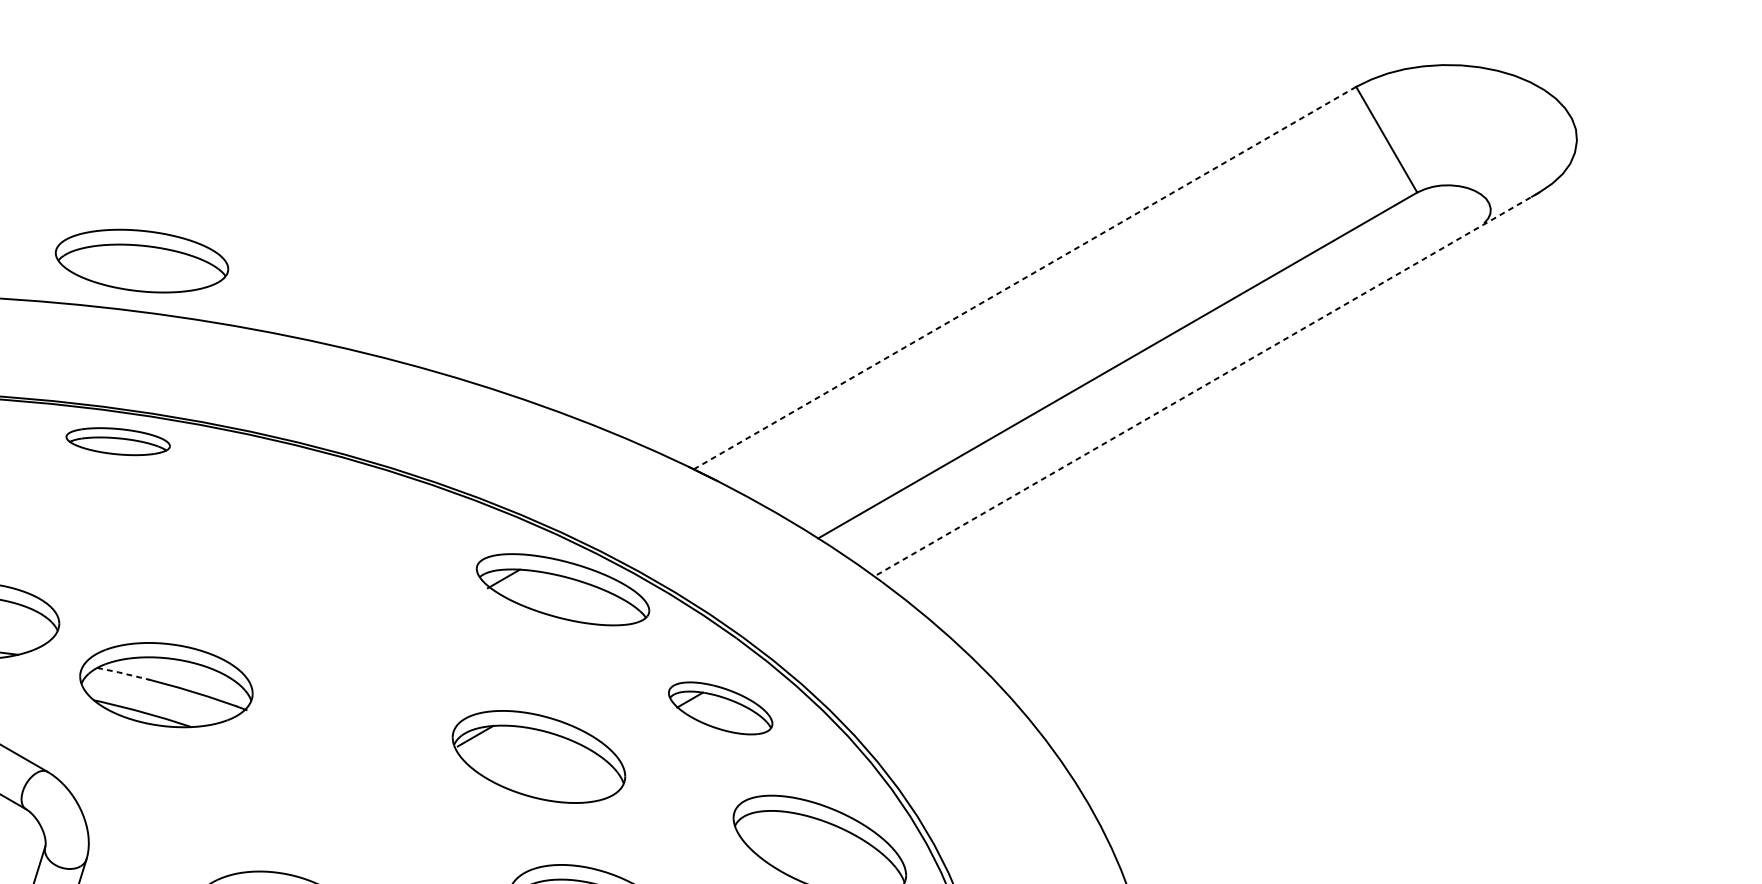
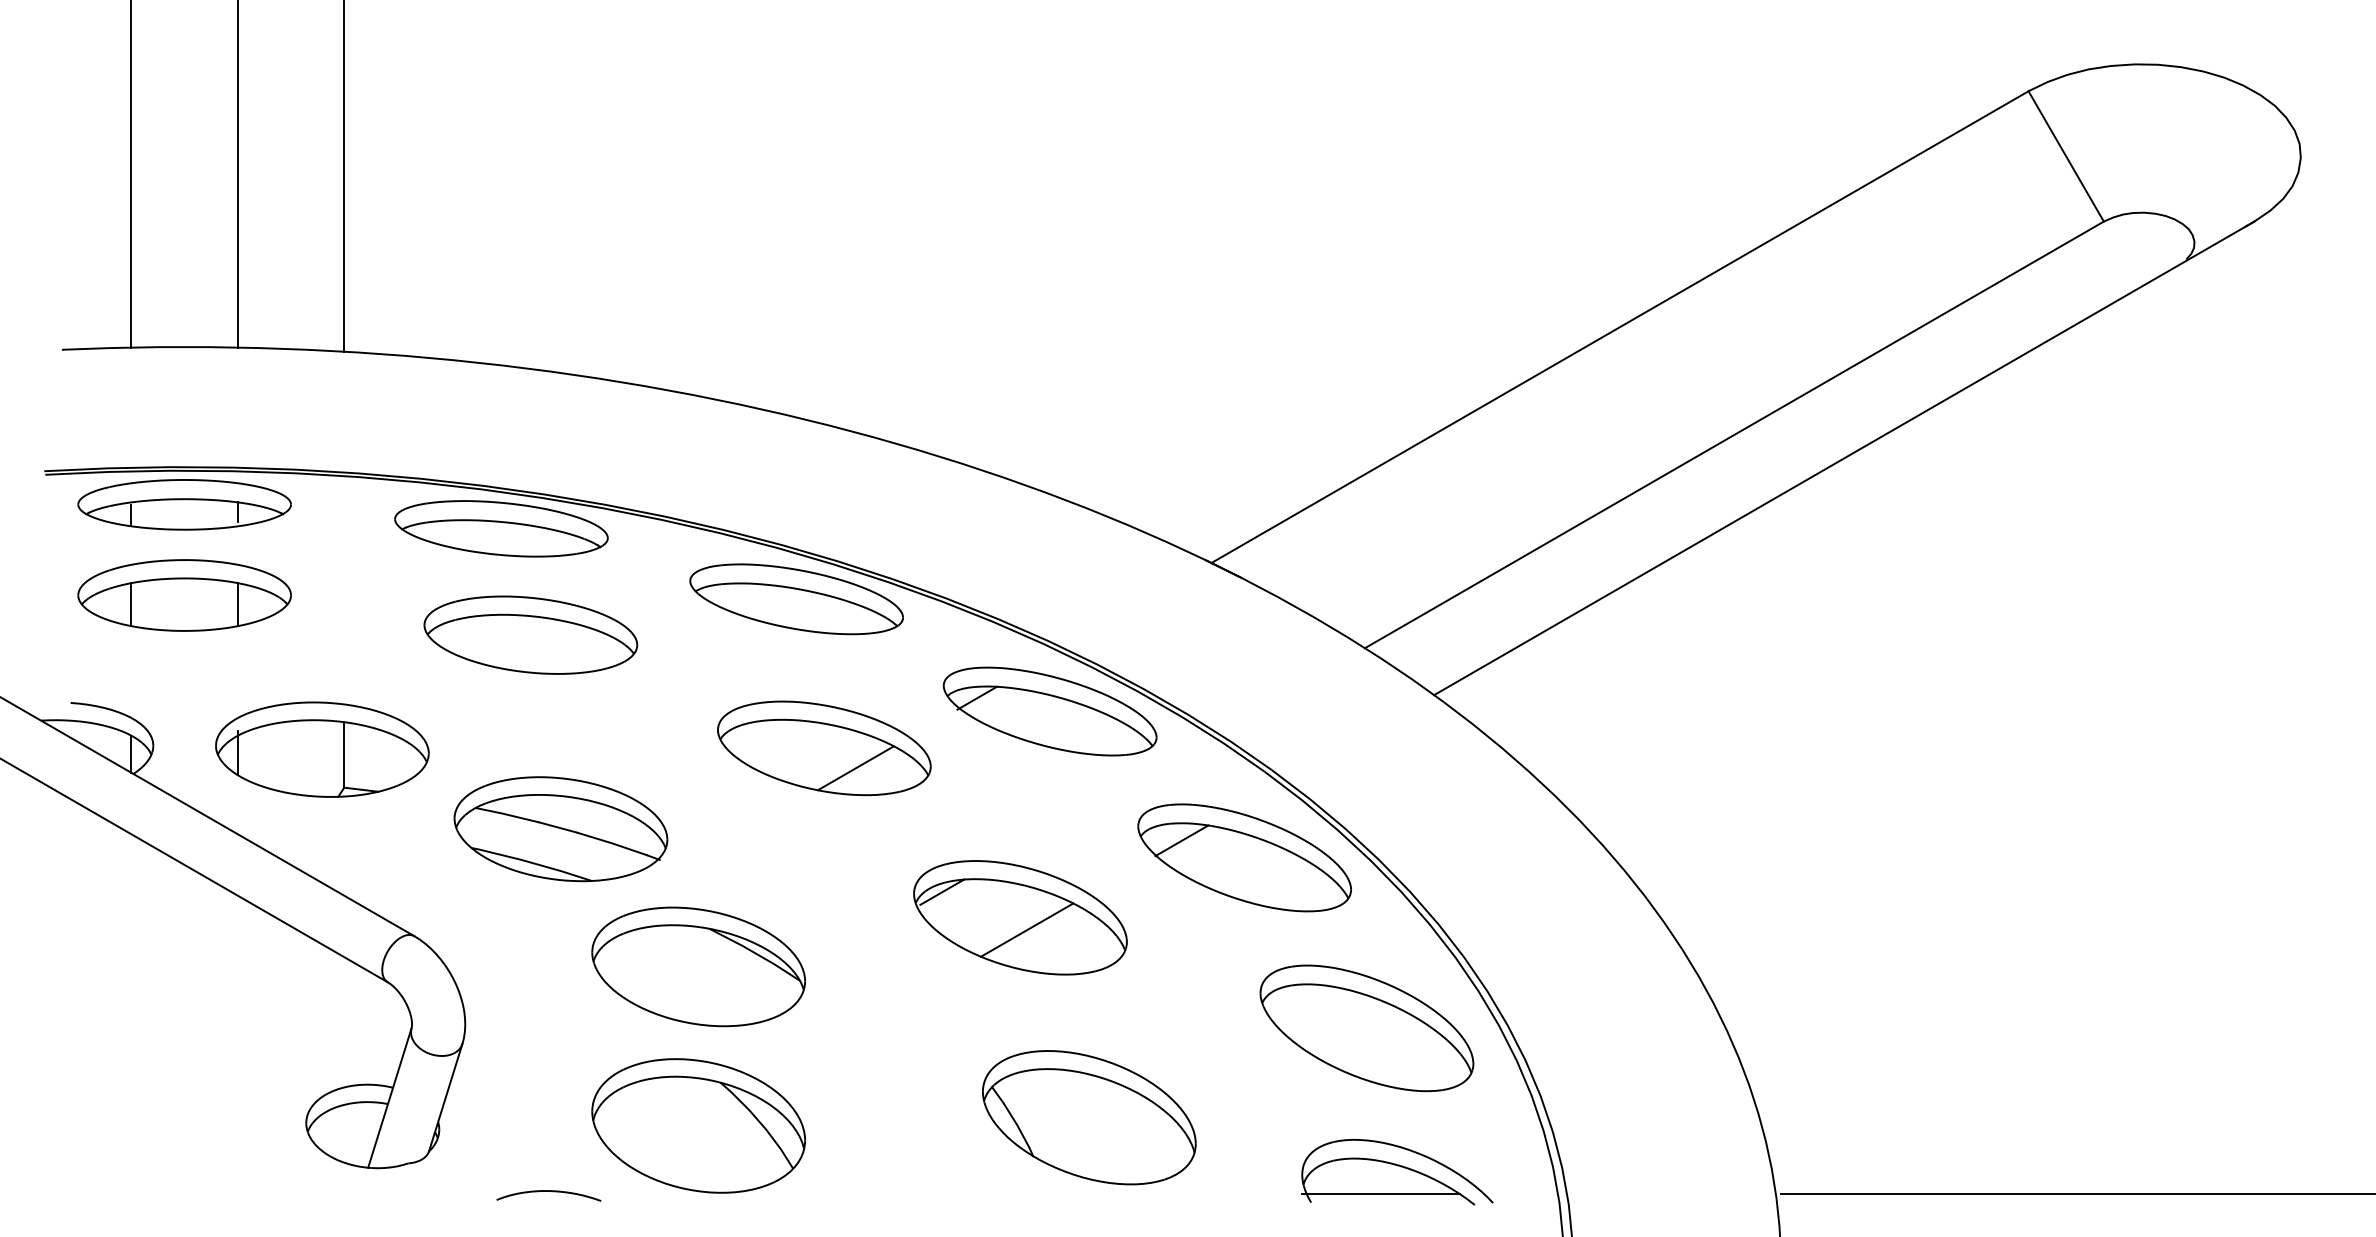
part: (141, 260) -> (530, 634), moved
line: (1024, 278) -> (1619, 327), dashed -> solid
line: (1207, 384) -> (1844, 458), dashed -> solid
part: (118, 441) -> (501, 528), size x1.67
part: (357, 498) -> (796, 599), added
part: (380, 619) -> (824, 748), added
line: (123, 673) -> (507, 814), dashed -> solid
part: (720, 708) -> (1244, 857), size x1.67
line: (544, 766) -> (1027, 929), added
part: (277, 796) -> (698, 966), added

